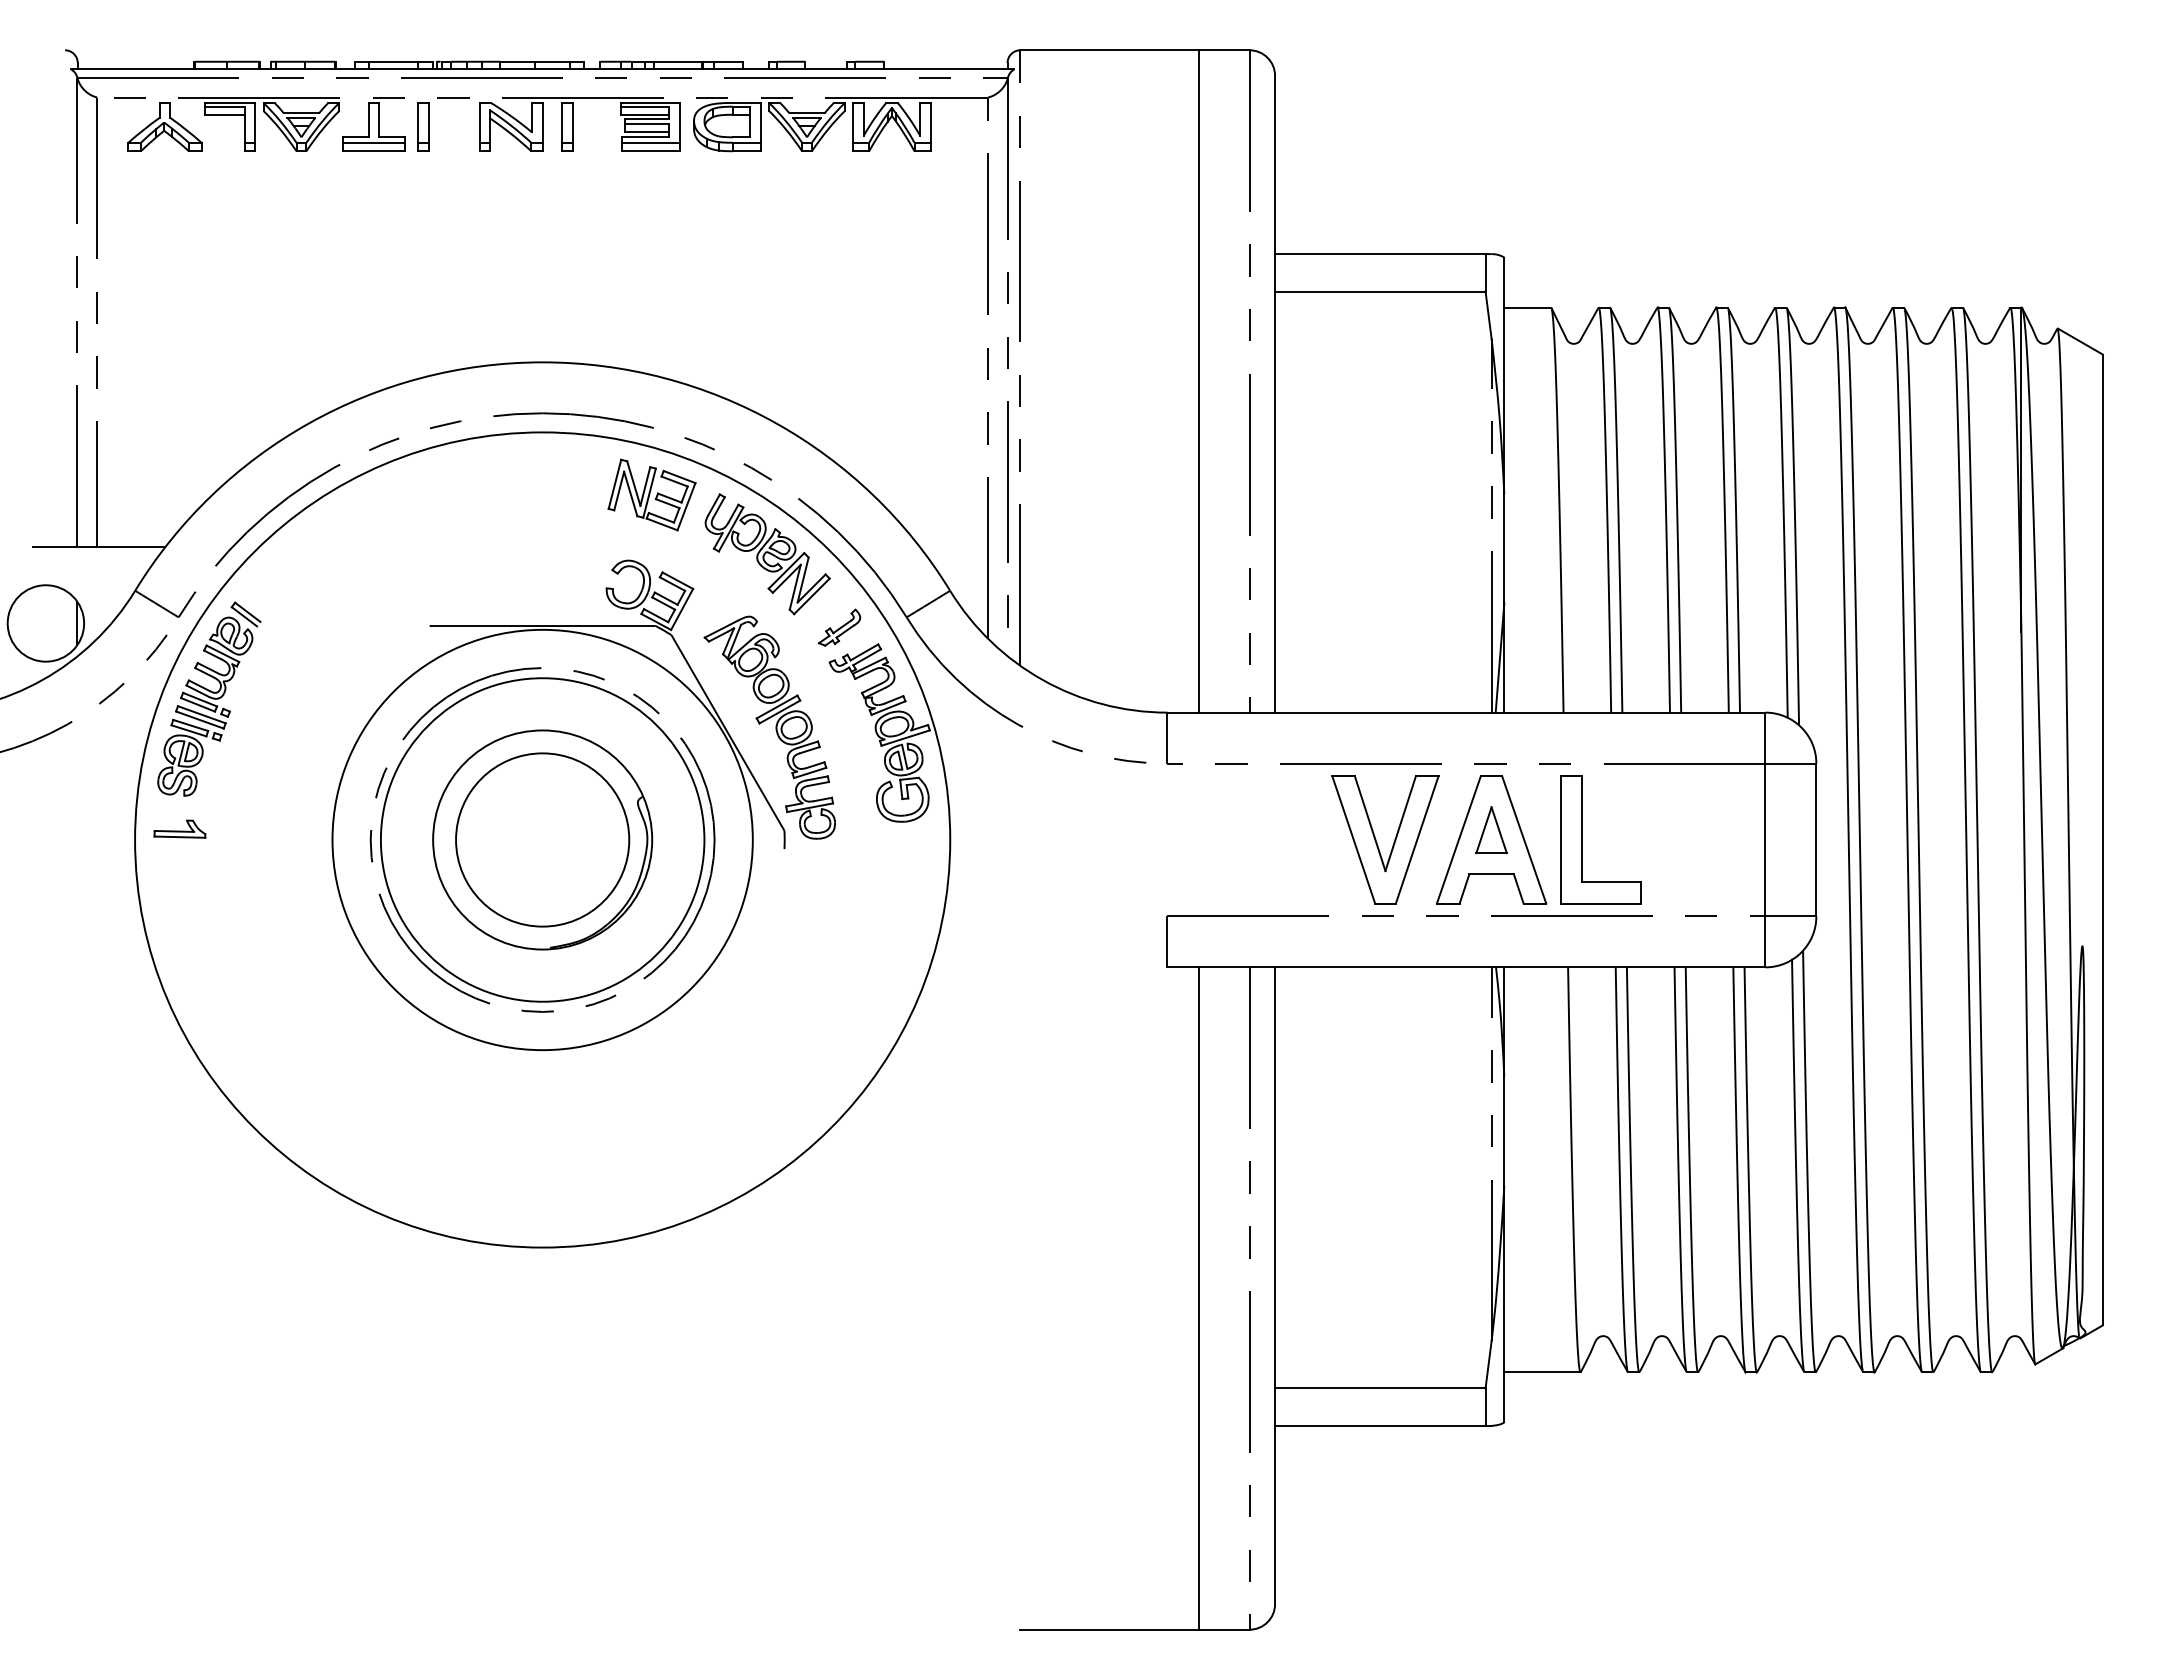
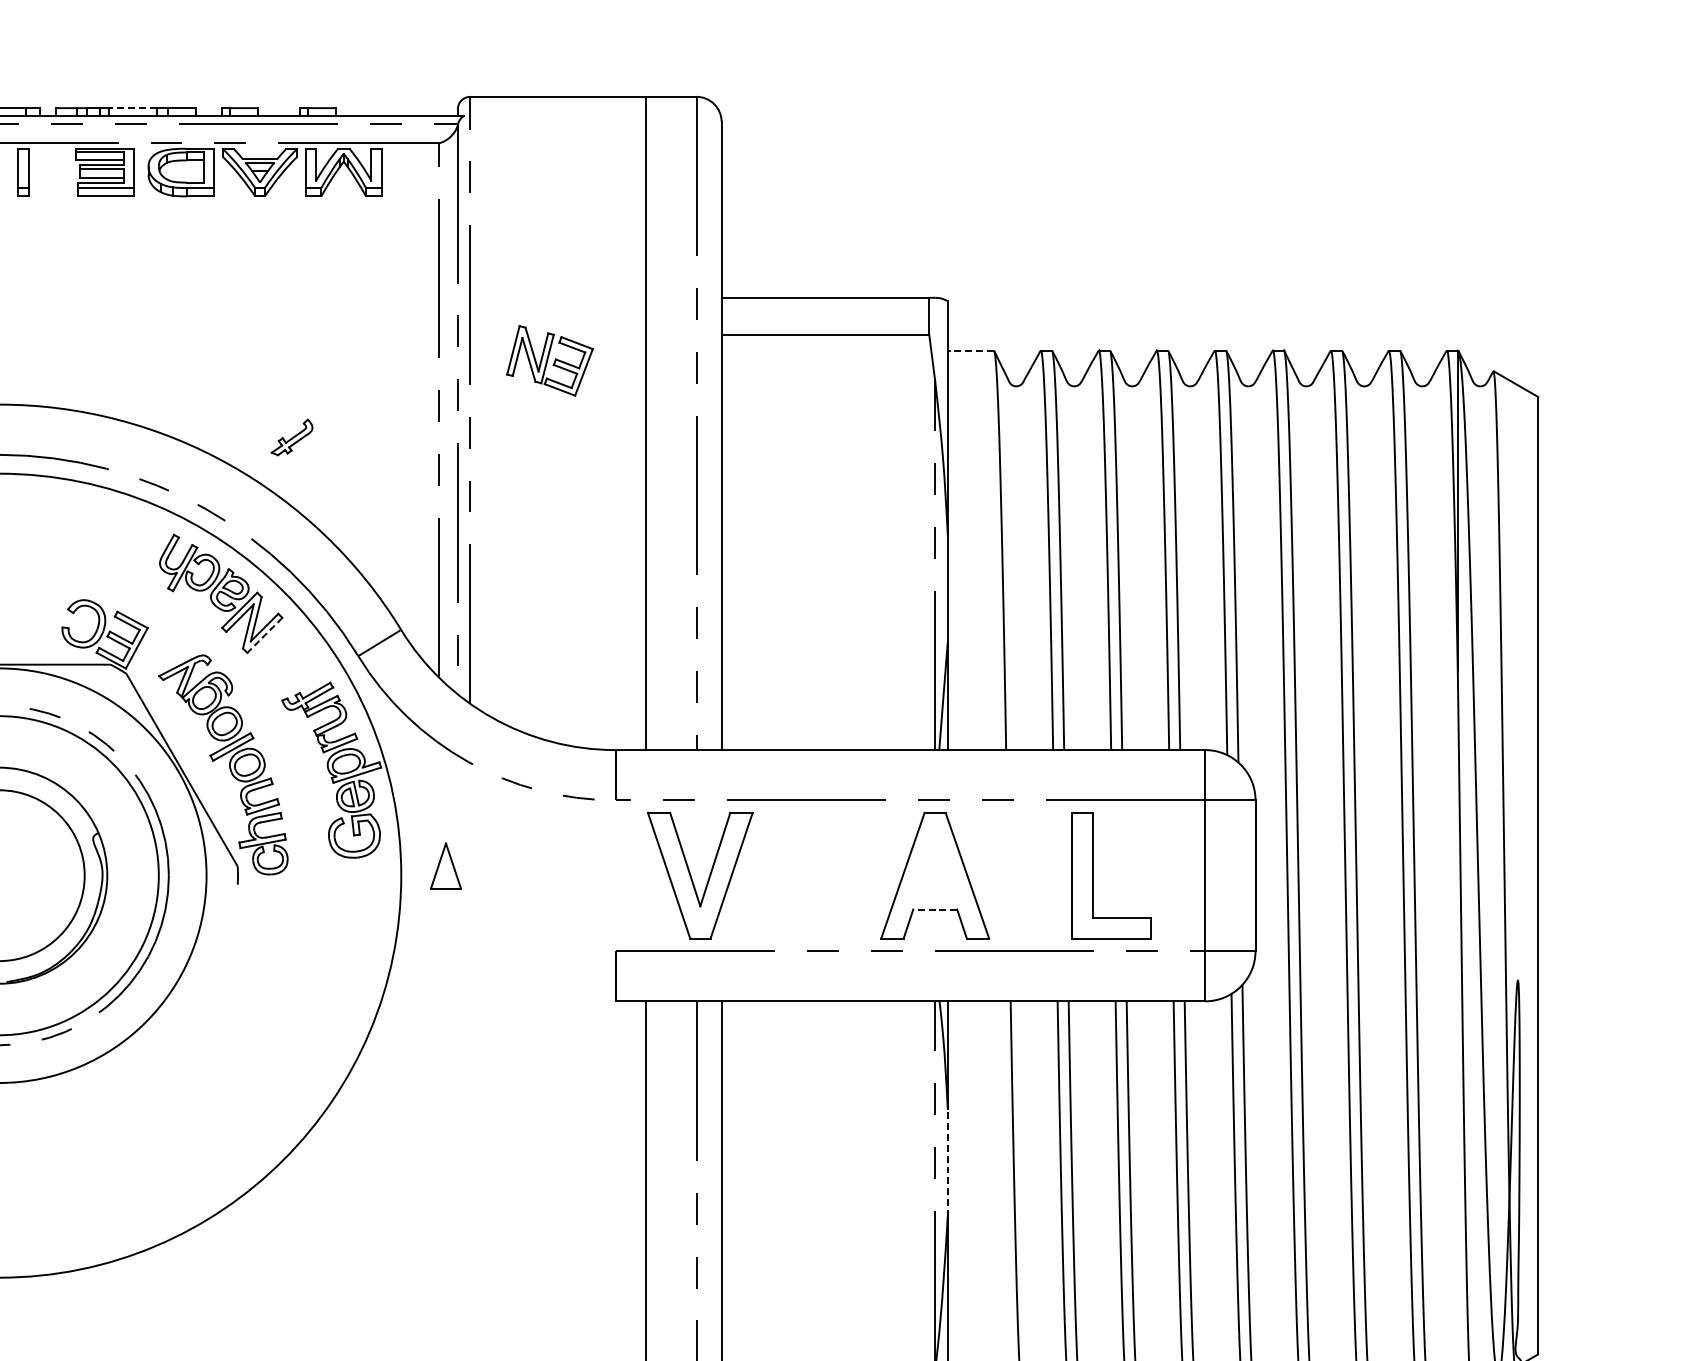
line: (677, 61) -> (132, 107), solid -> dashed
line: (1527, 307) -> (970, 350), solid -> dashed
part: (651, 494) -> (549, 360), moved
line: (811, 596) -> (264, 635), solid -> dashed
part: (839, 627) -> (292, 437), moved
part: (1491, 829) -> (445, 865), moved
part: (1582, 839) -> (1092, 875), moved
part: (1377, 842) -> (692, 878), moved
line: (1491, 874) -> (935, 909), solid -> dashed
line: (1504, 1131) -> (947, 1163), solid -> dashed

